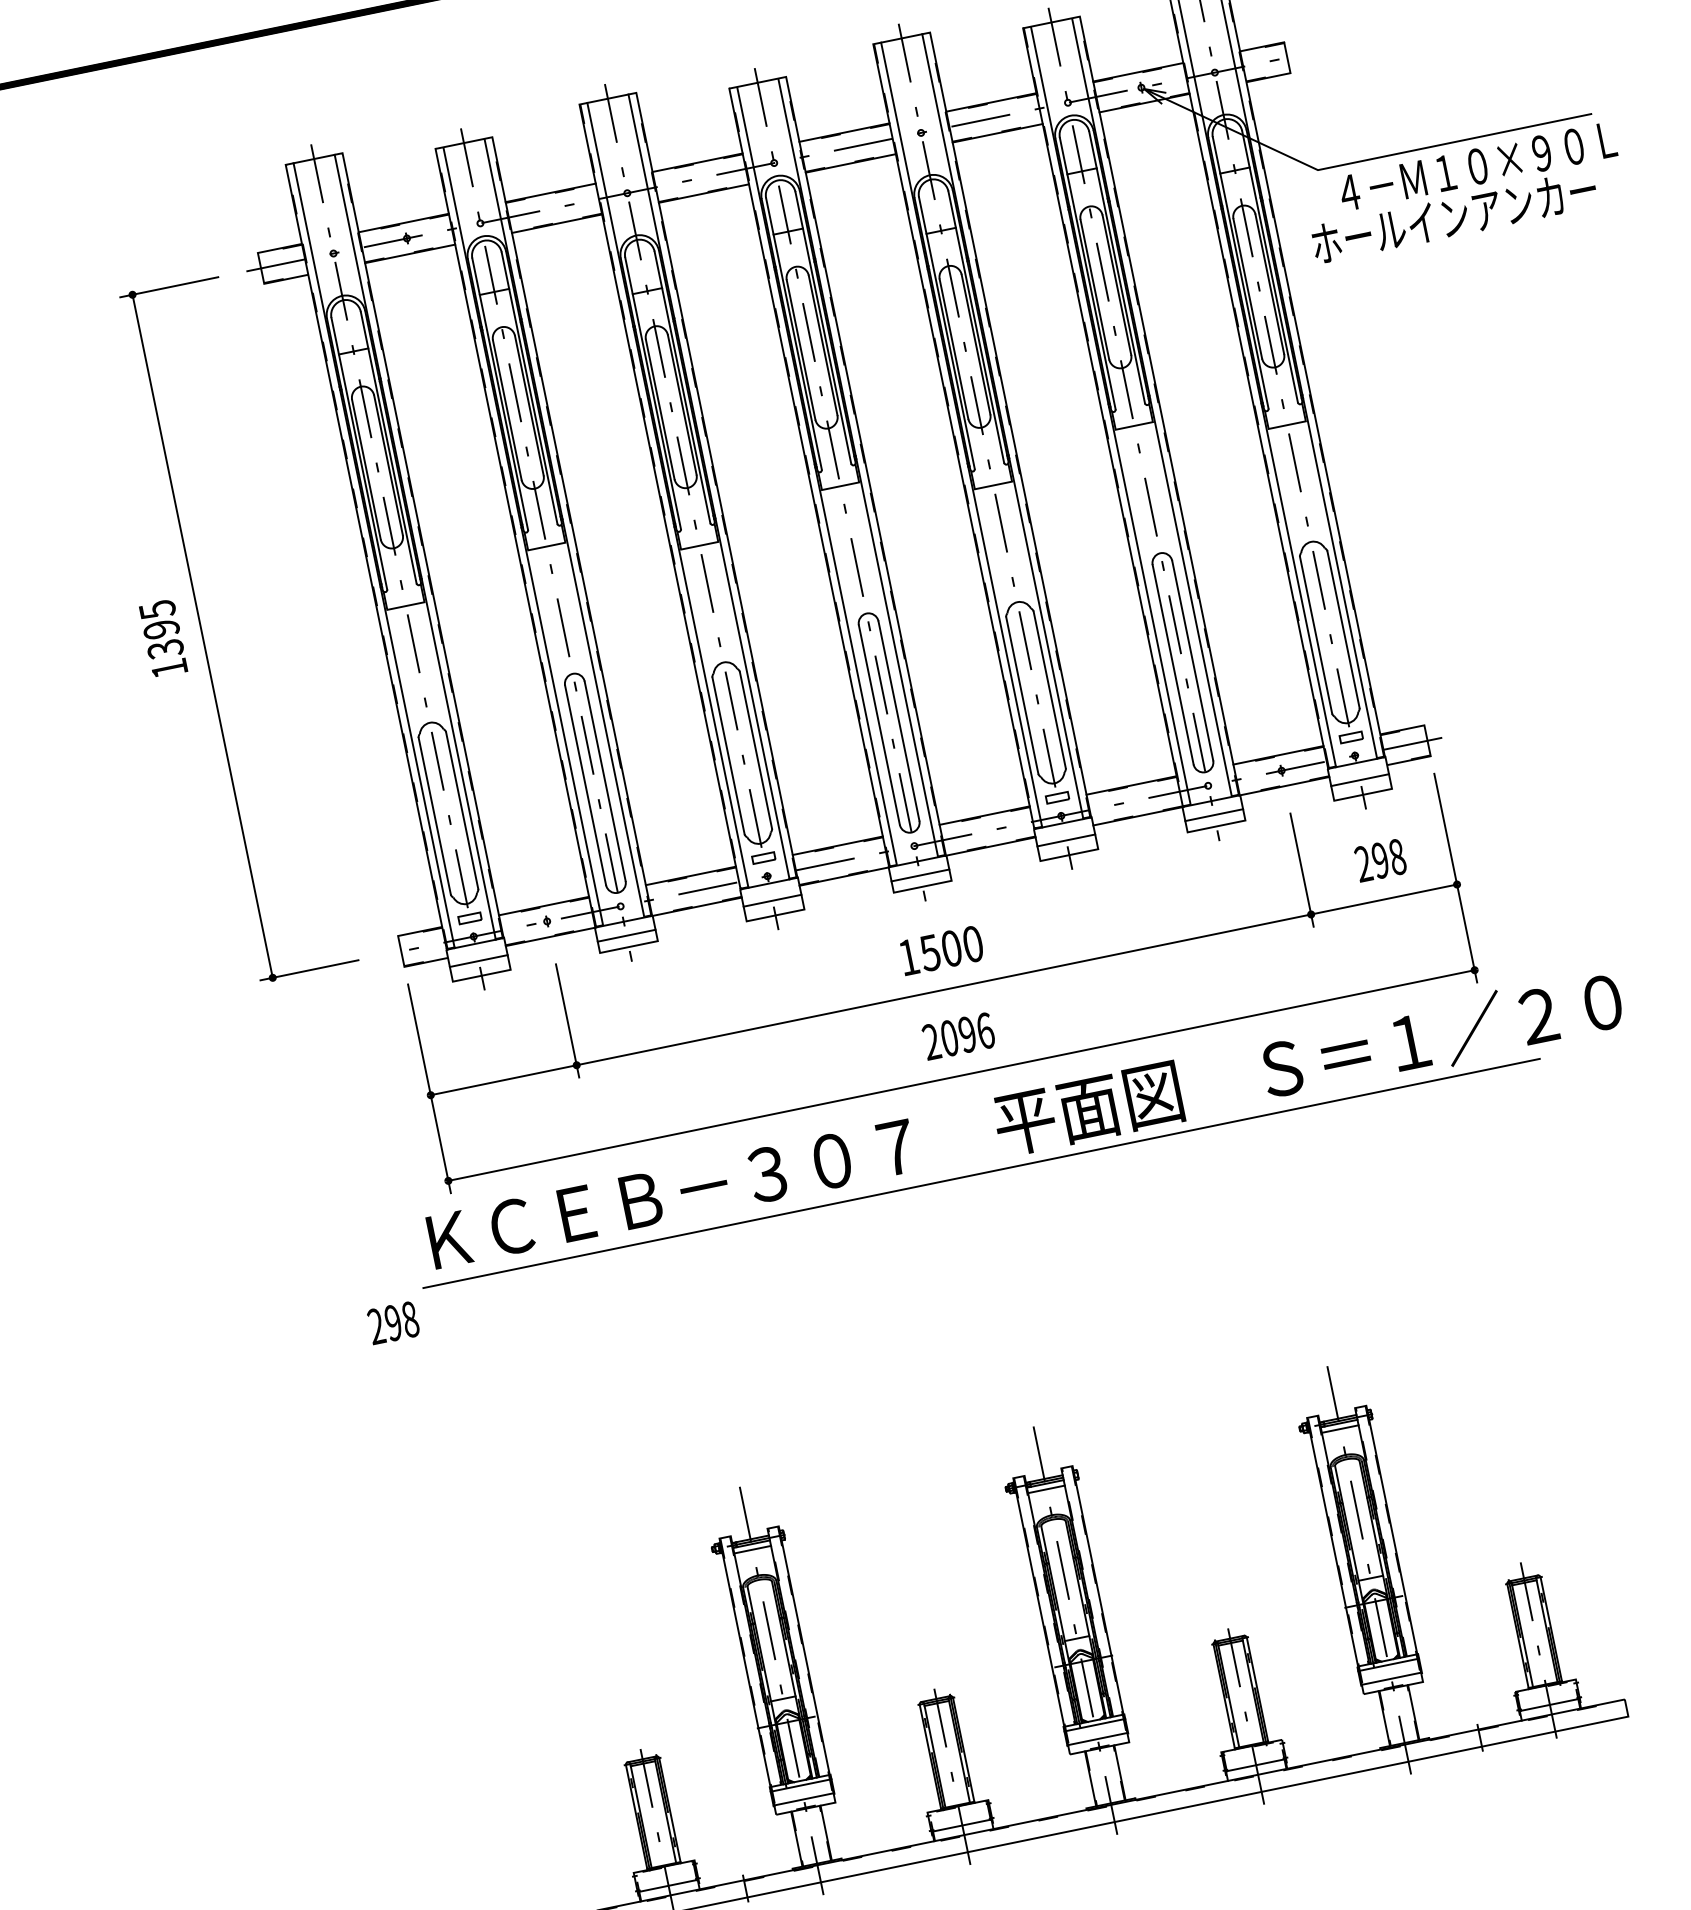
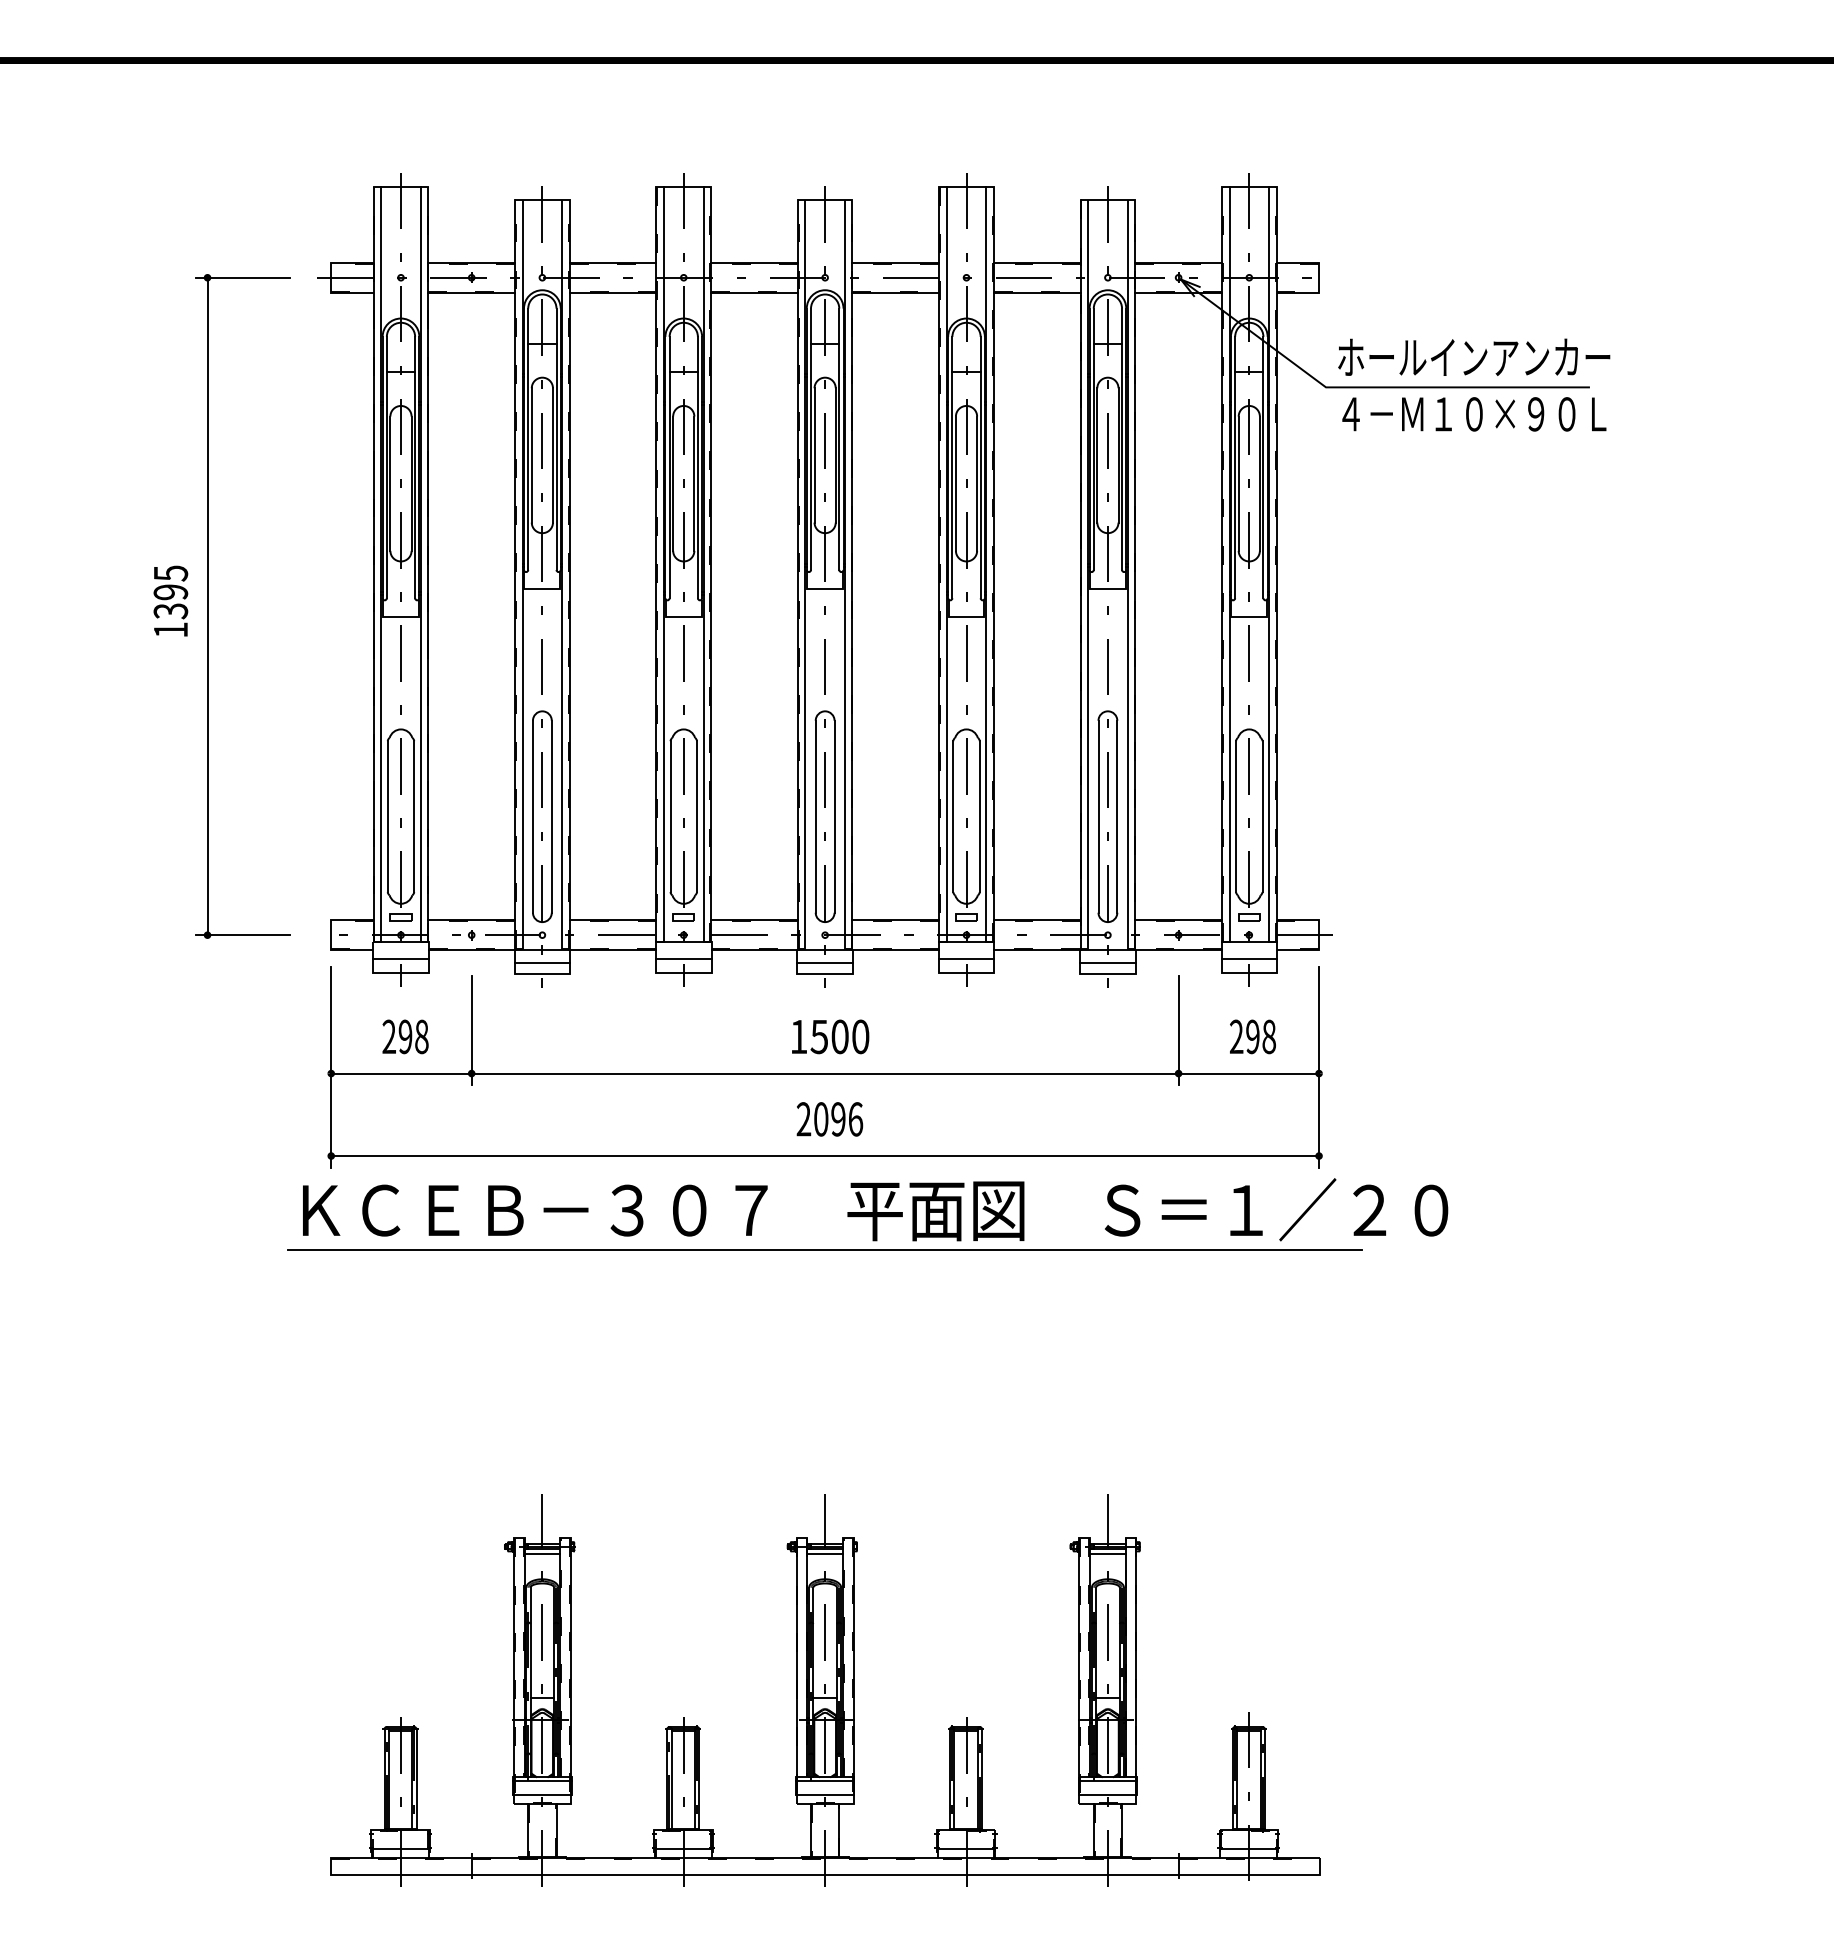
text: (1454, 215) -> (1474, 356), moved
text: (393, 1322) -> (405, 1036), moved

